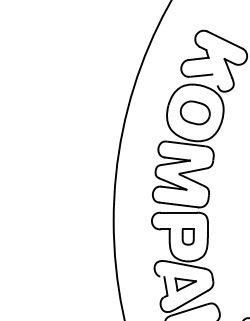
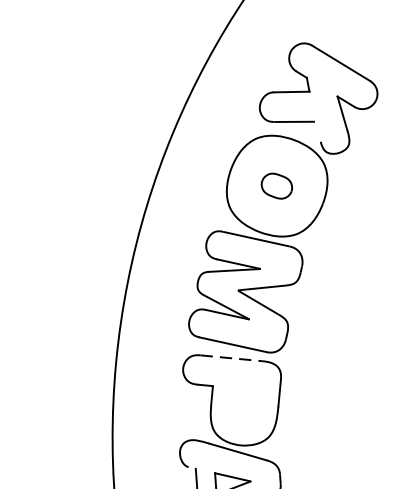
part: (194, 112) -> (275, 185), size x0.6
line: (178, 212) -> (231, 357), solid -> dashed
part: (187, 236) -> (242, 401), removed

